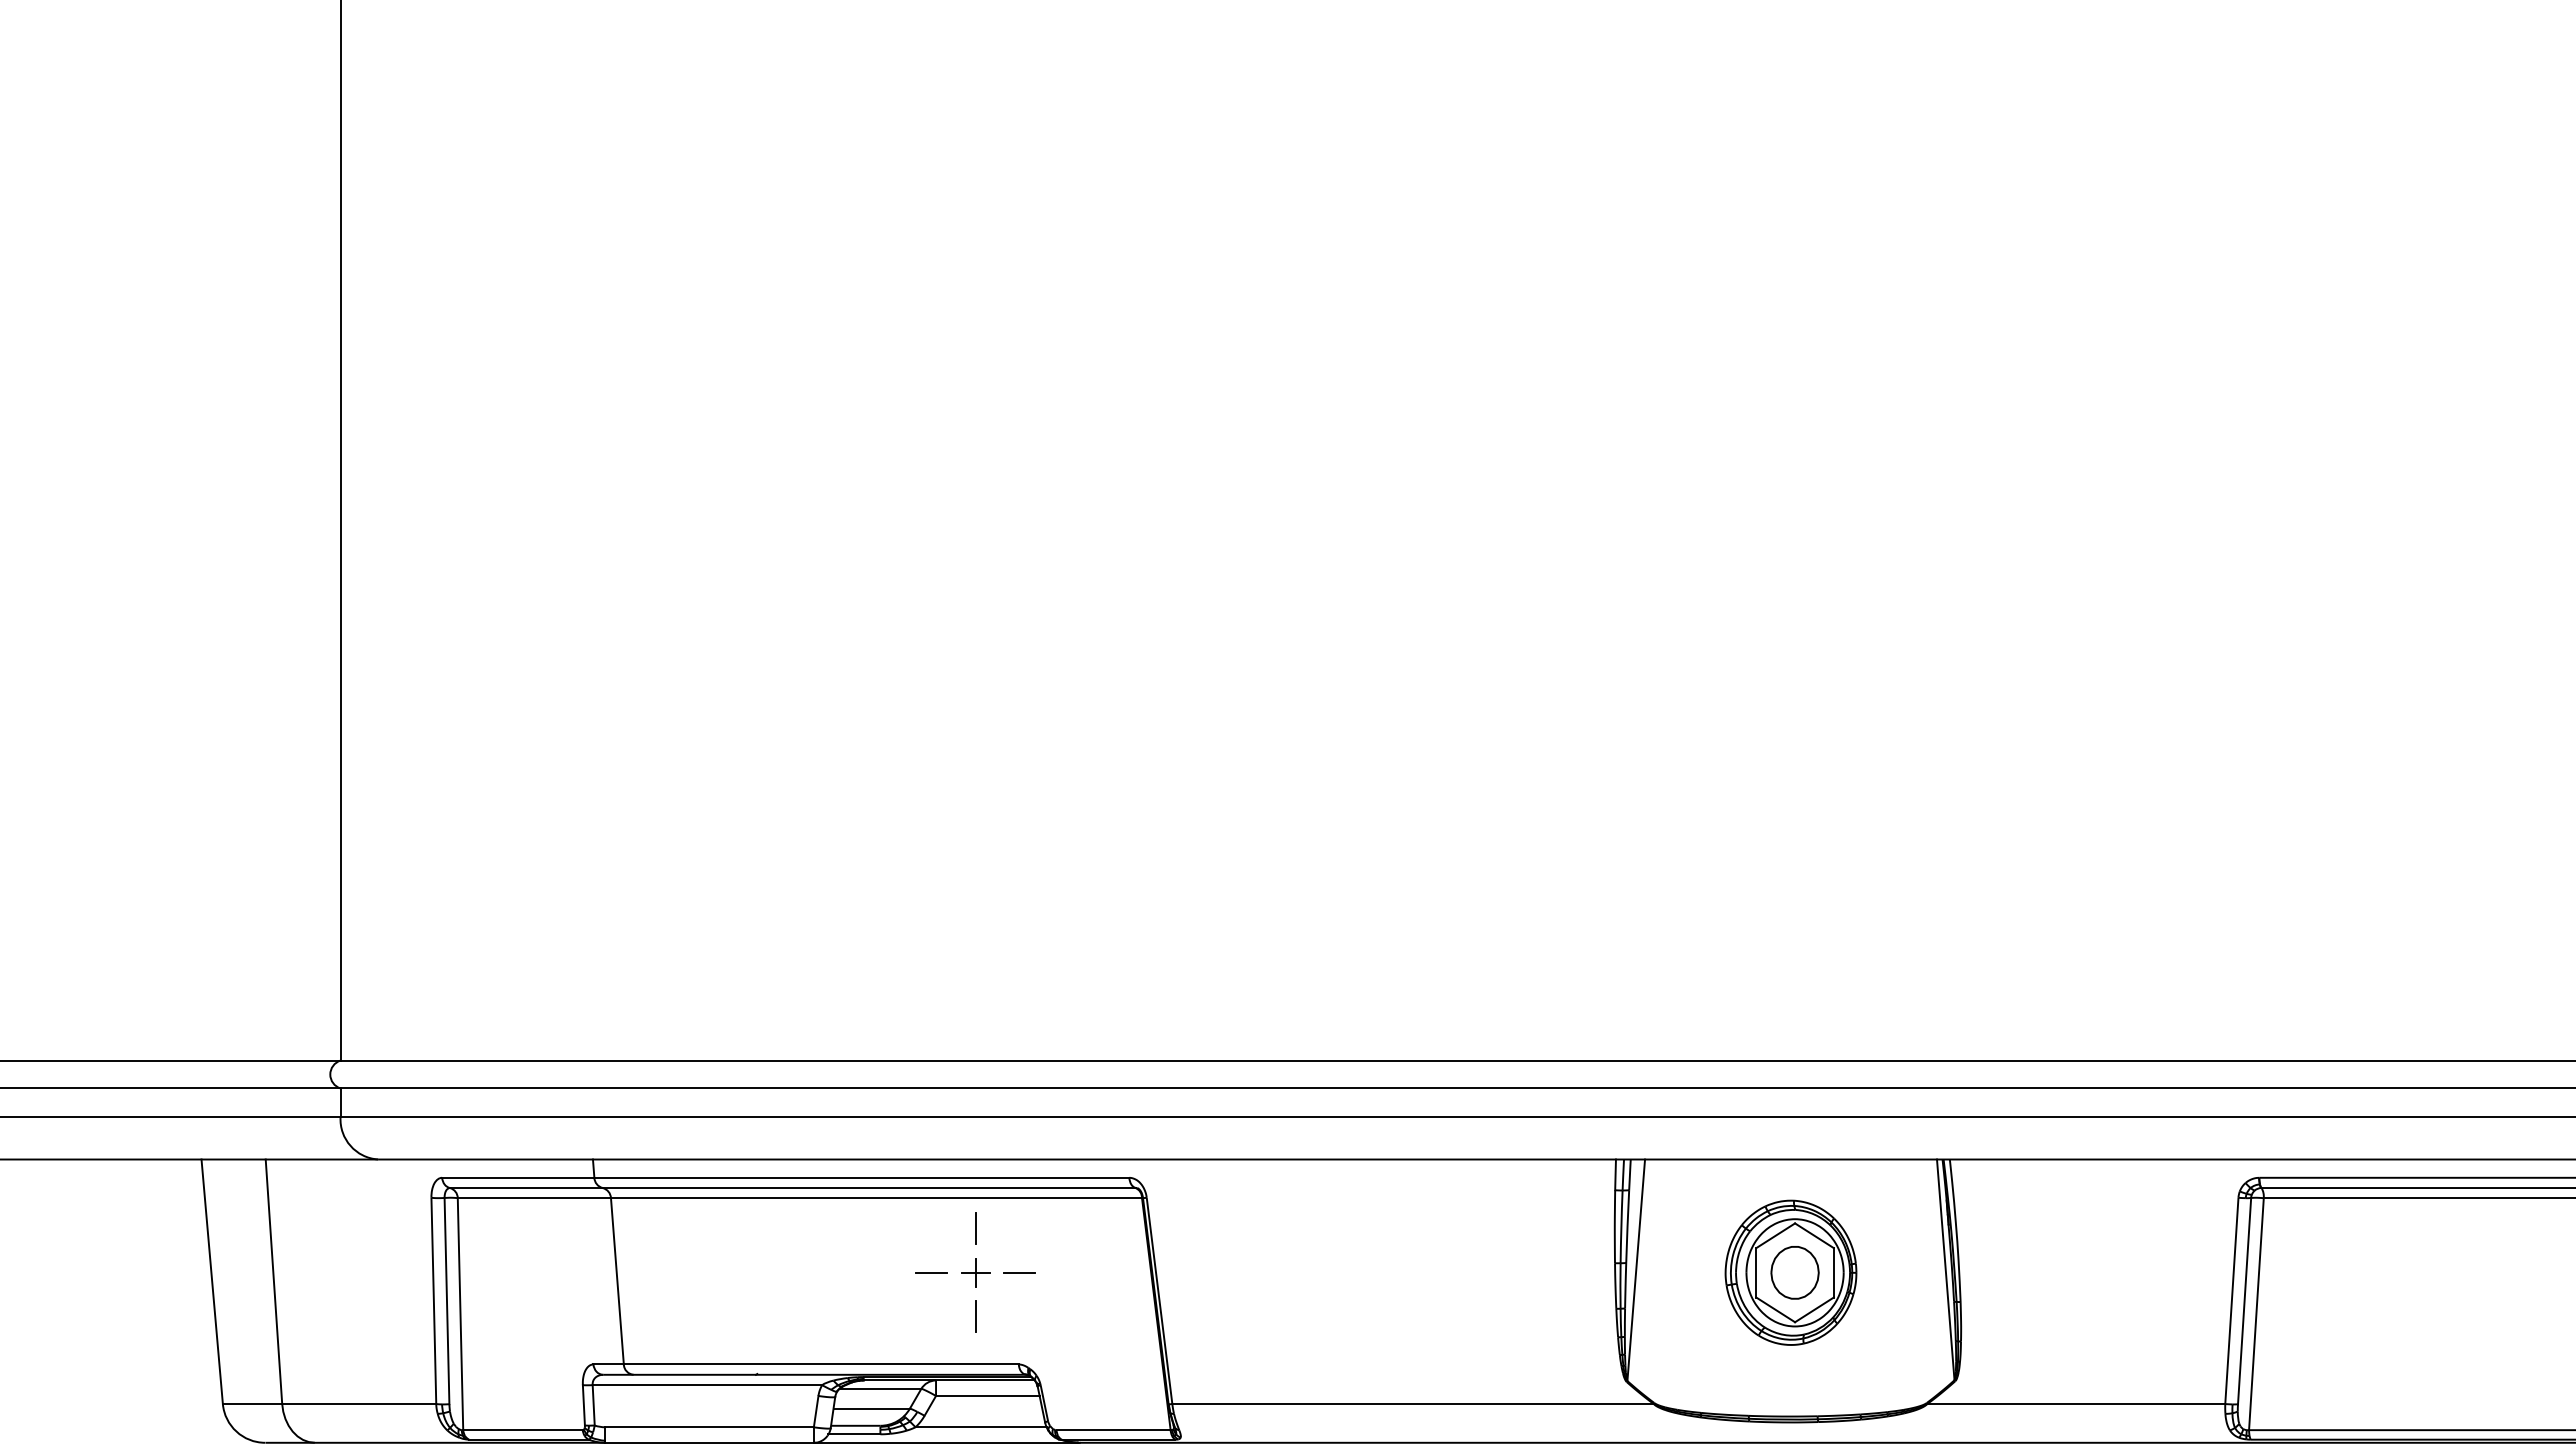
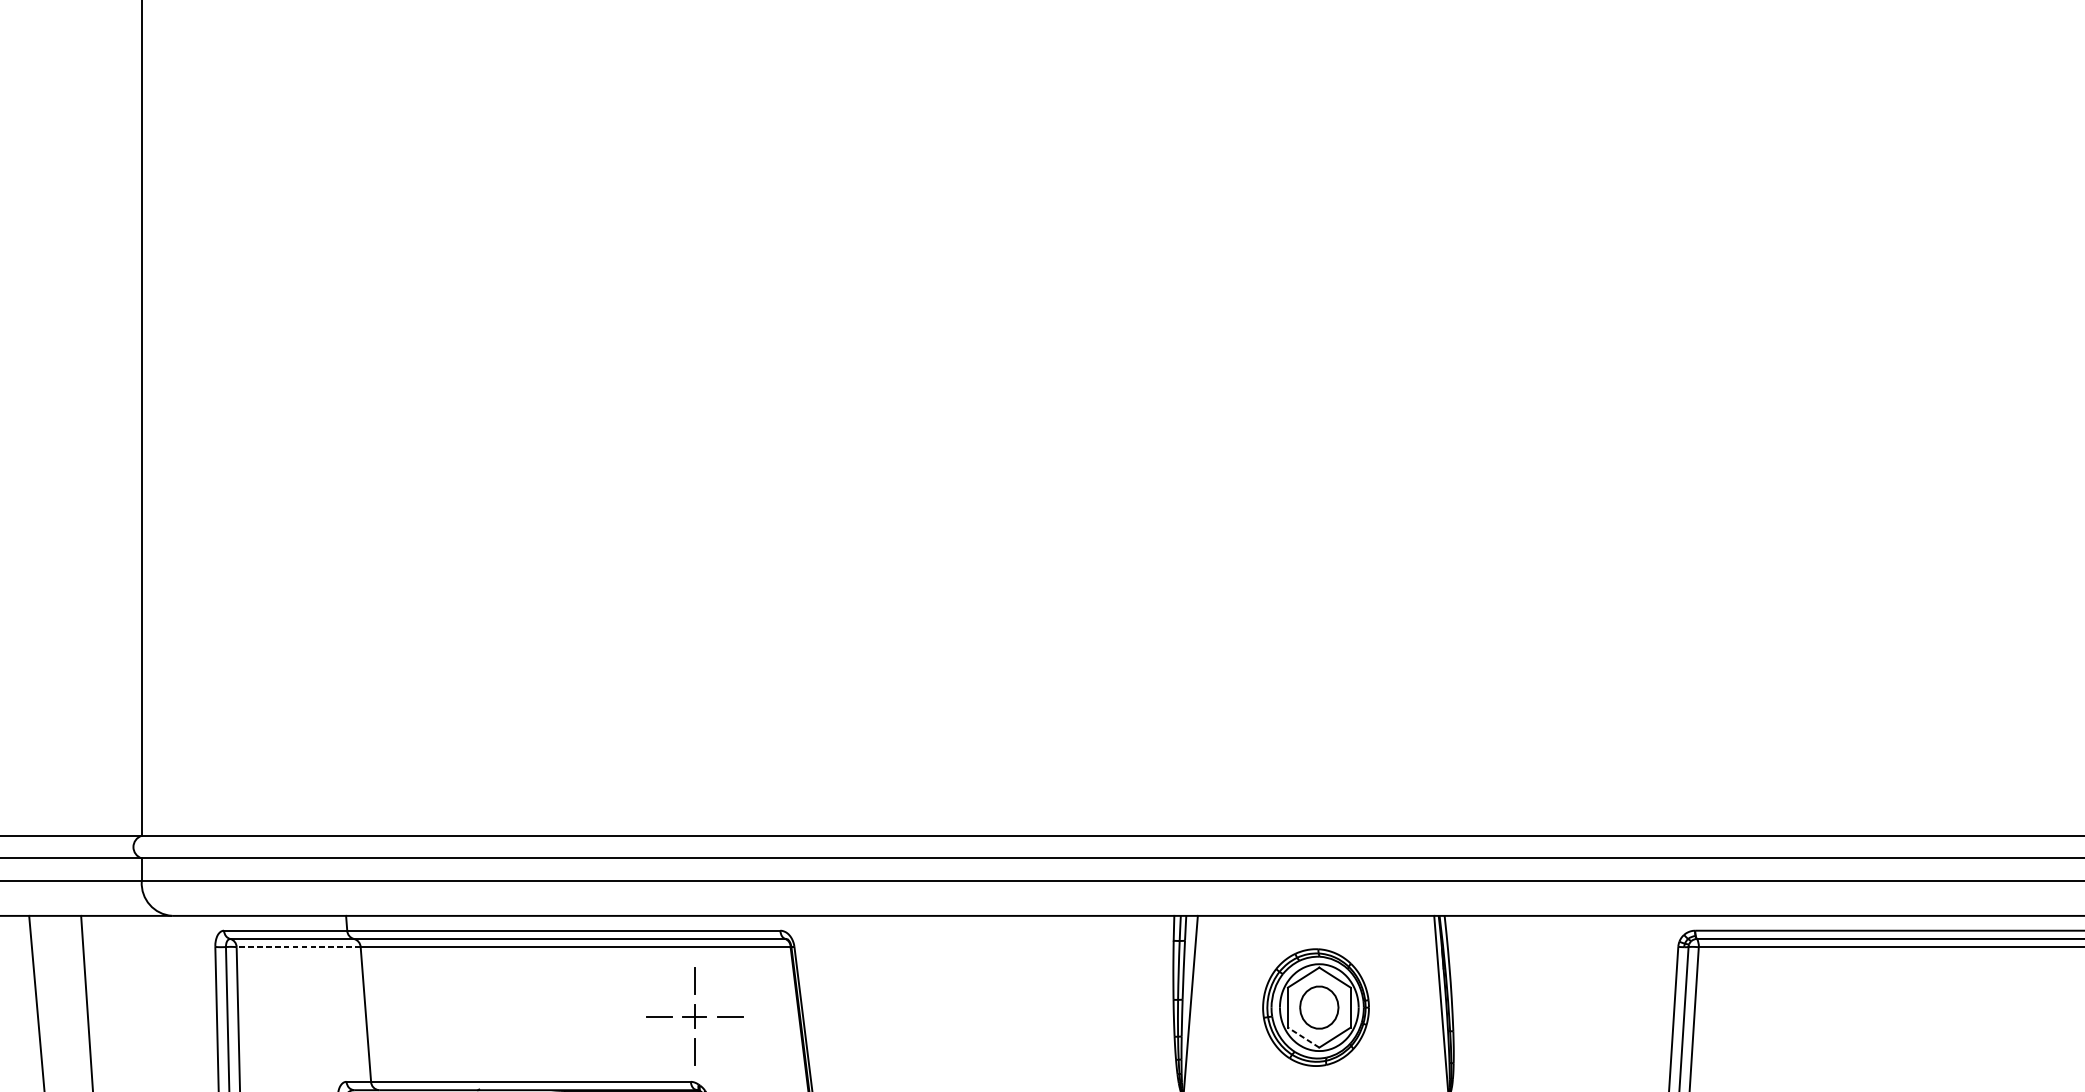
line: (534, 1198) -> (298, 947), solid -> dashed
part: (975, 1272) -> (694, 1016), moved
line: (1775, 1309) -> (1303, 1037), solid -> dashed

